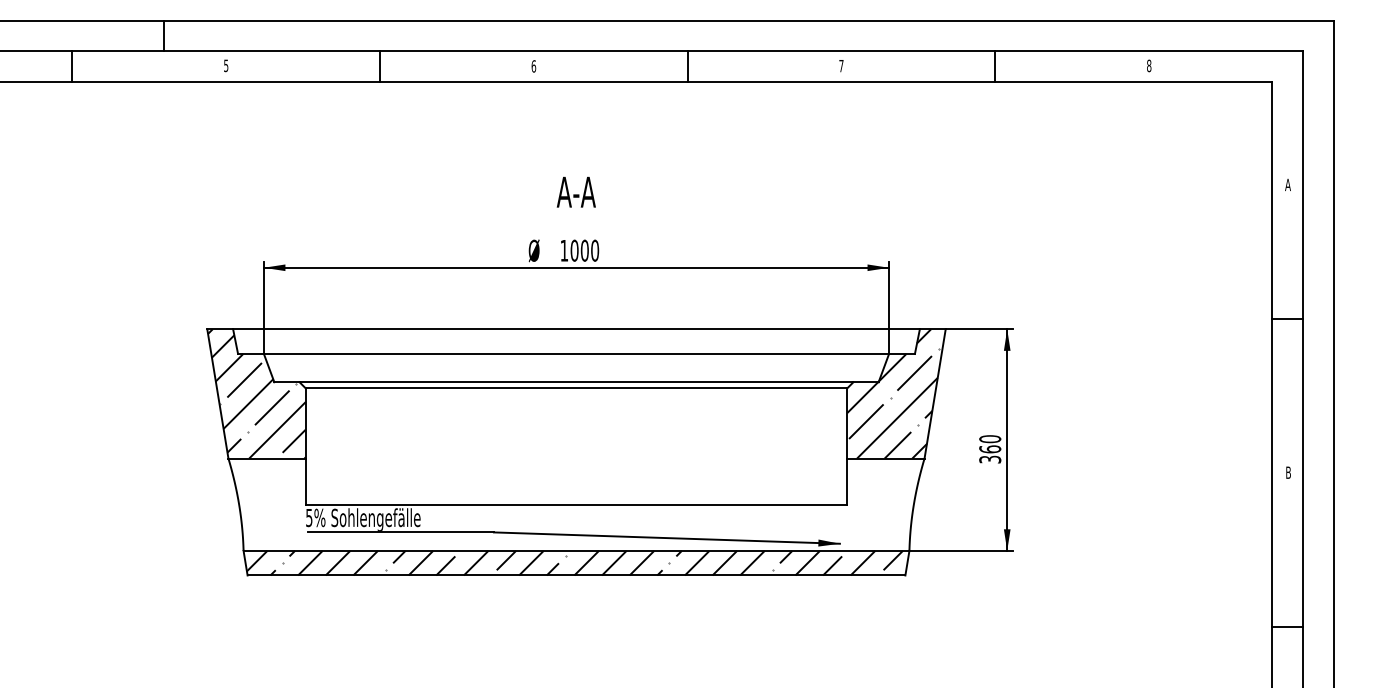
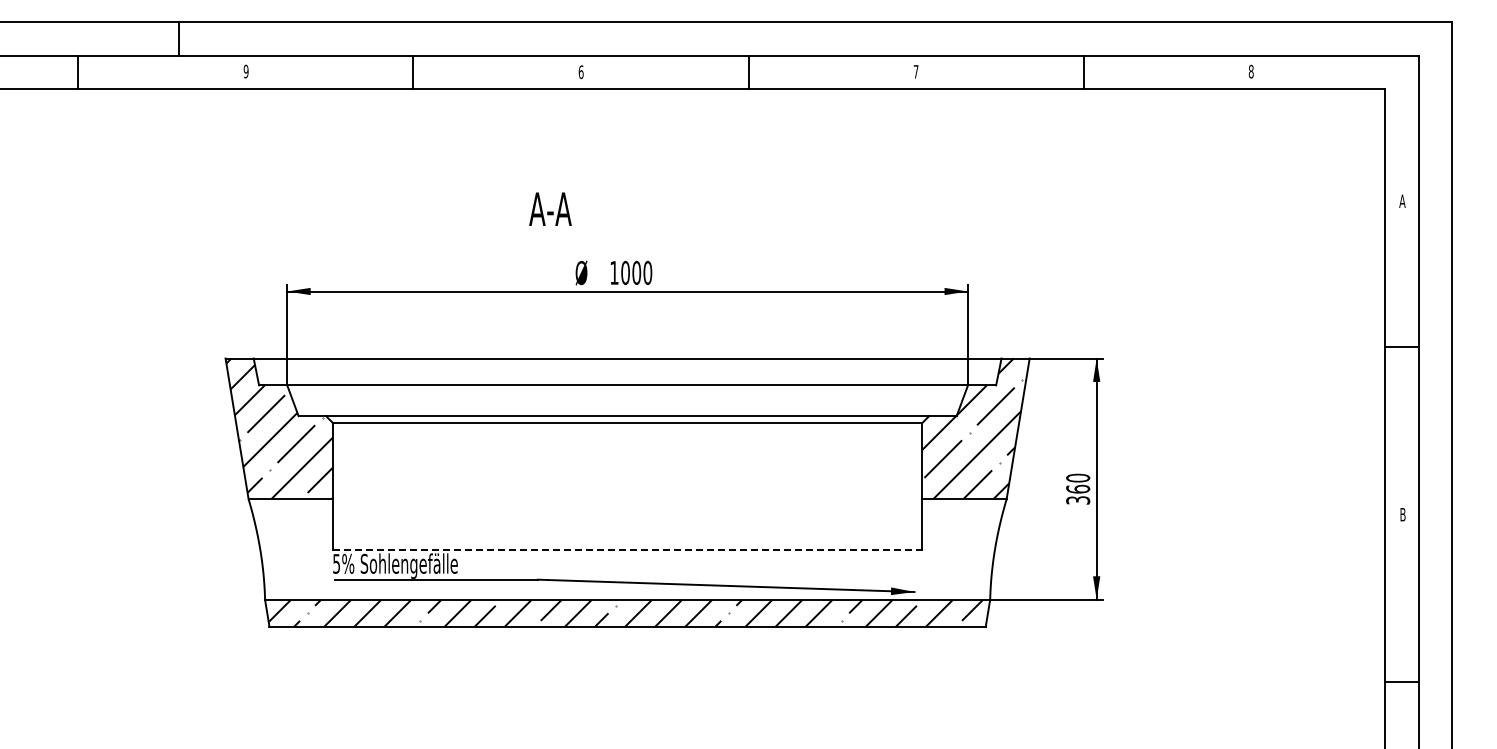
text: (225, 65) -> (245, 71), 5 -> 9
text: (576, 191) -> (550, 208), moved
line: (576, 504) -> (627, 549), solid -> dashed

